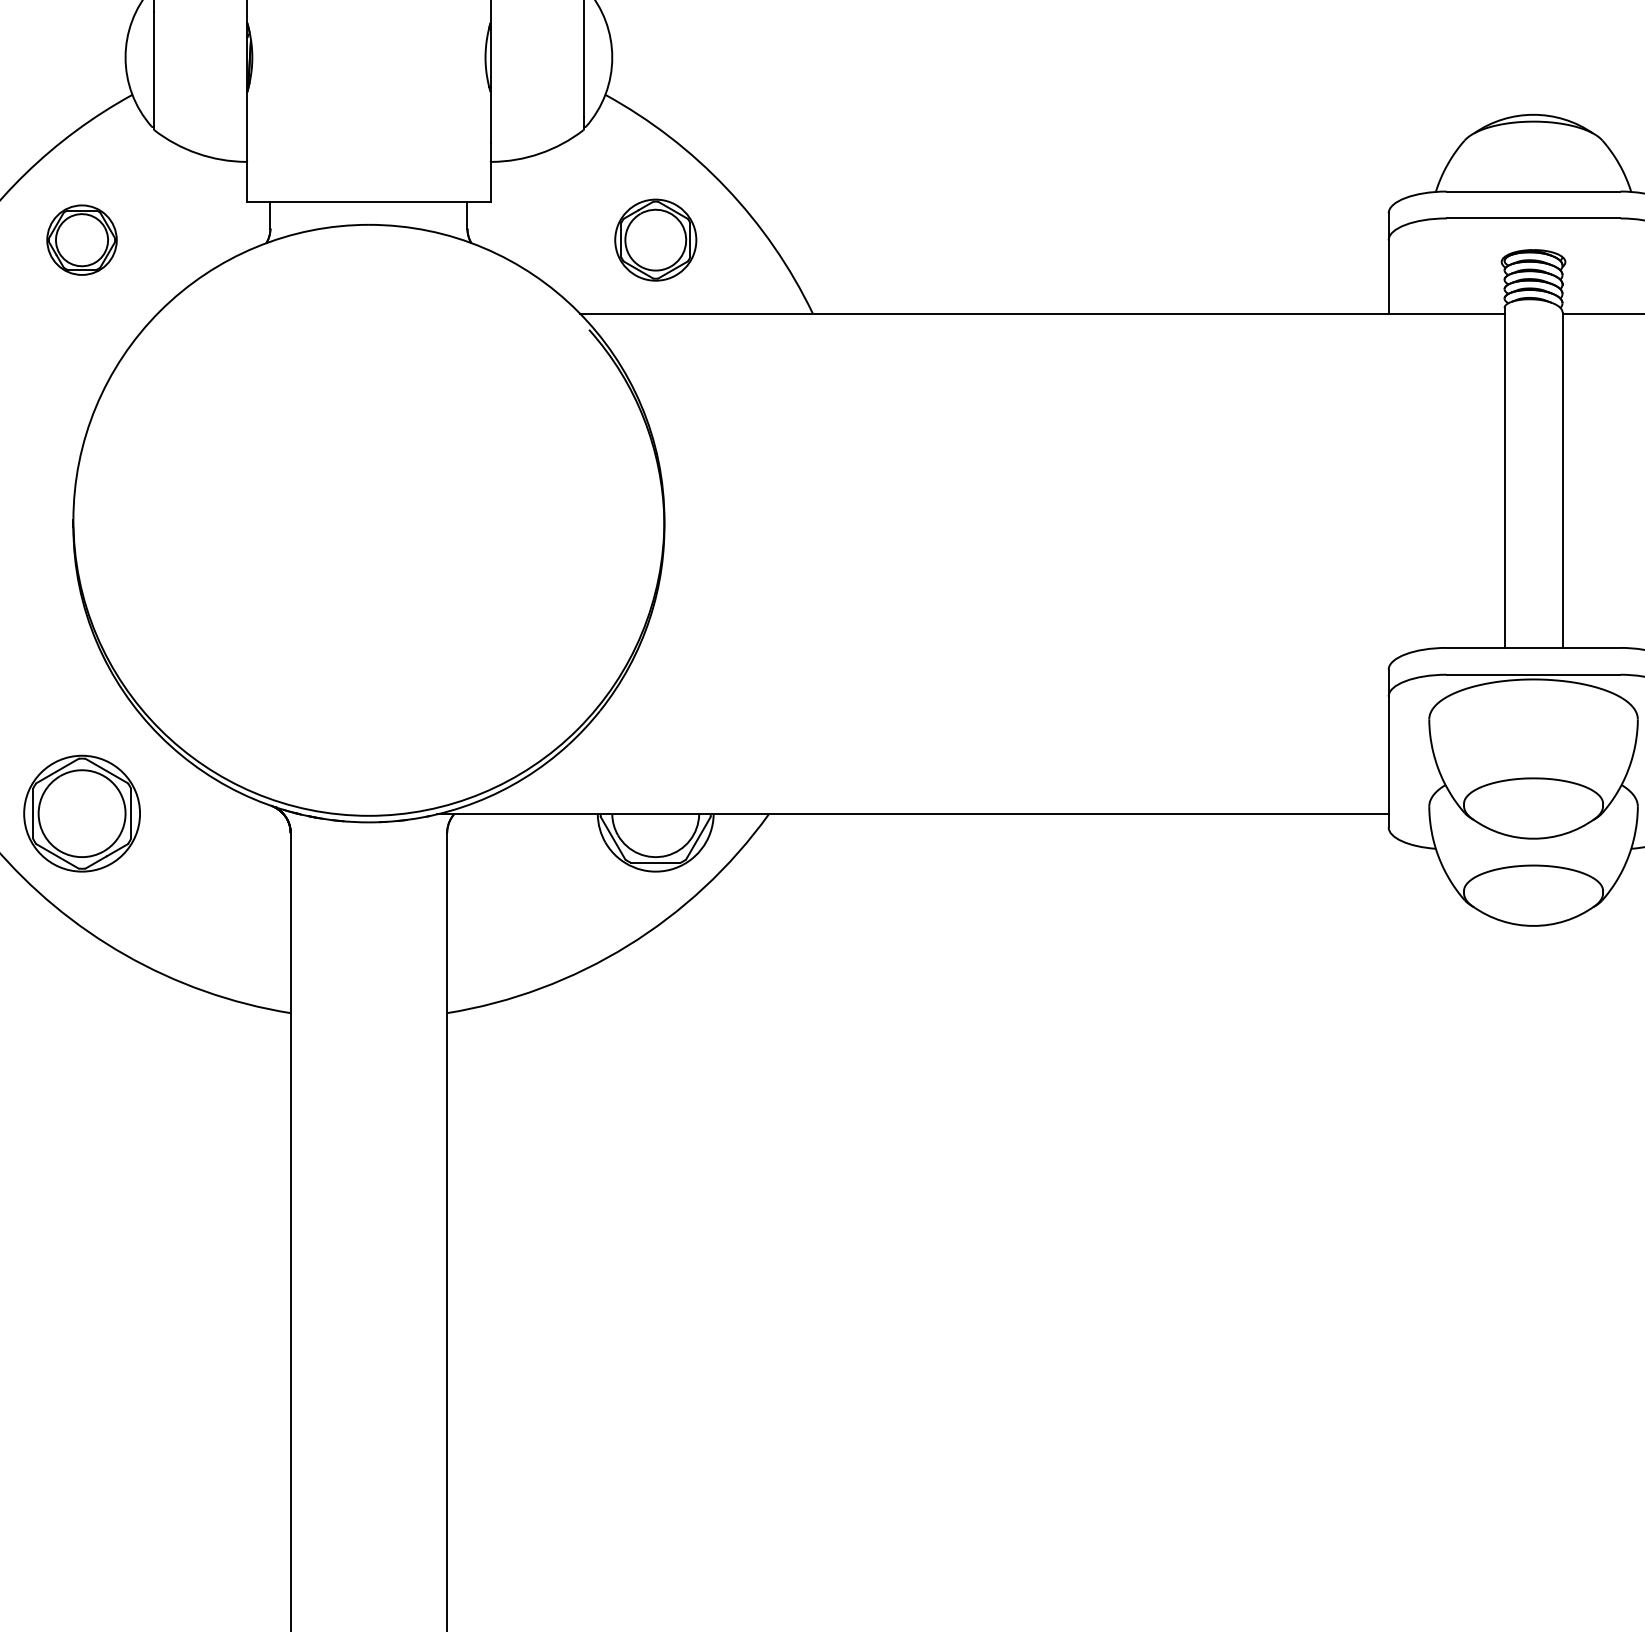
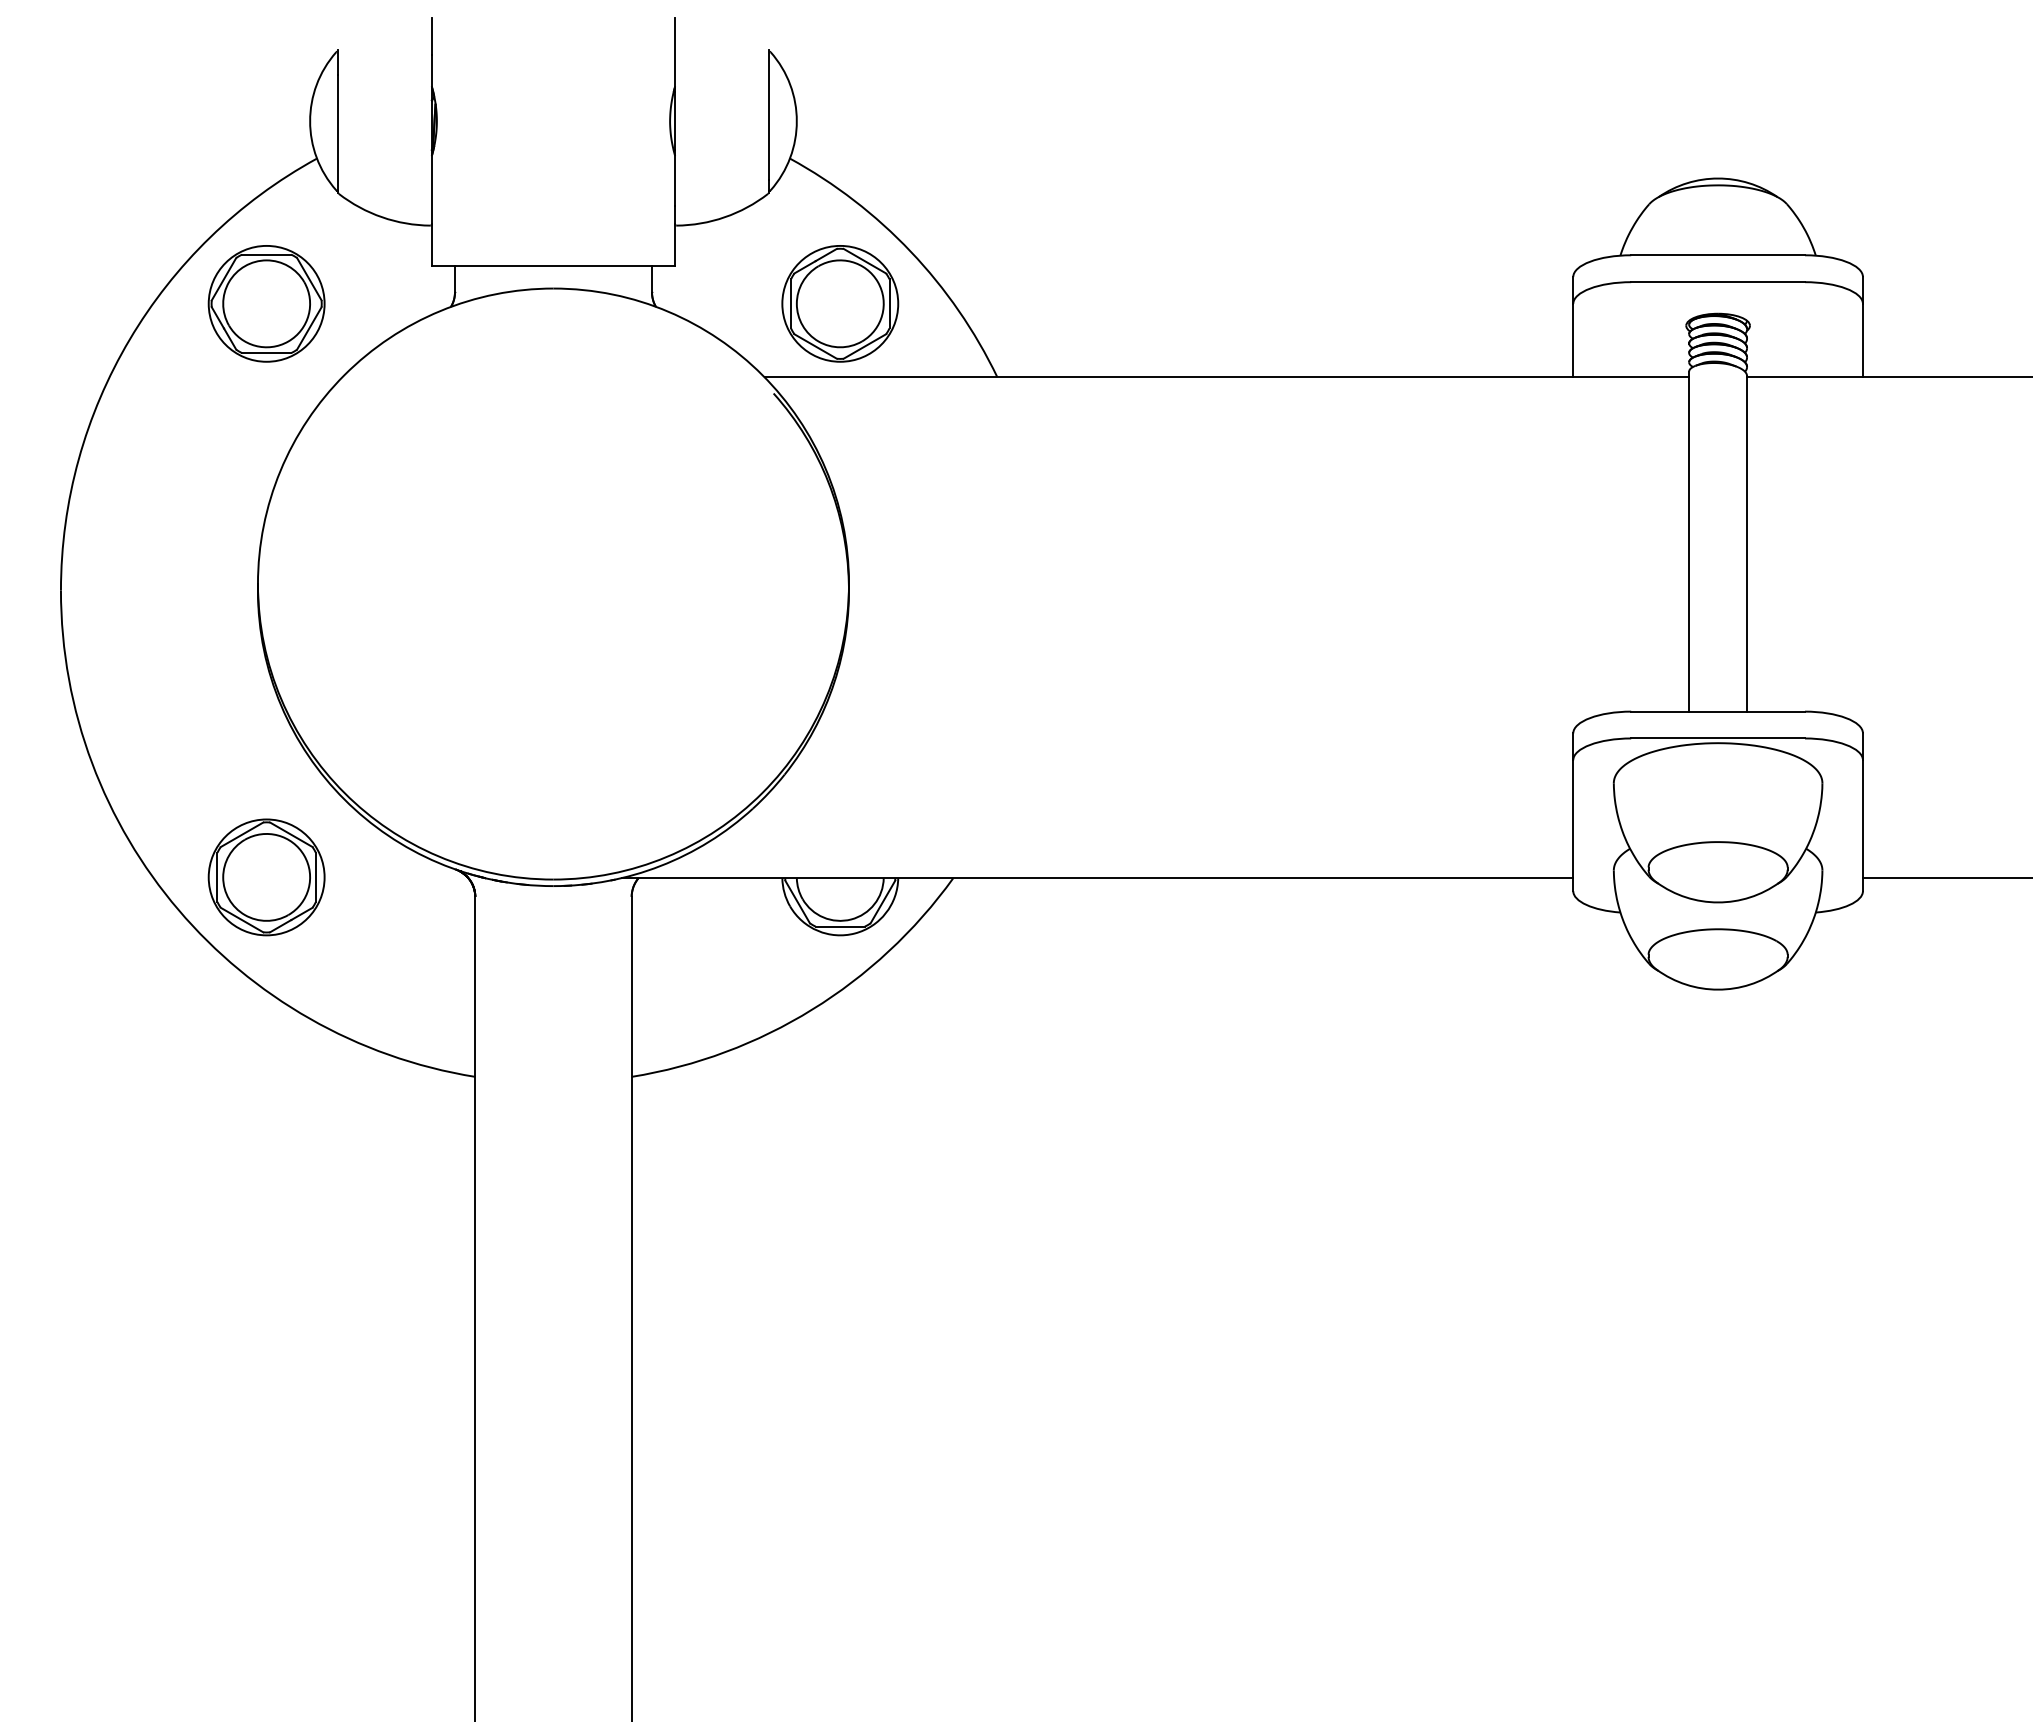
part: (81, 239) -> (266, 303), size x1.67
part: (655, 239) -> (840, 303), size x1.43

